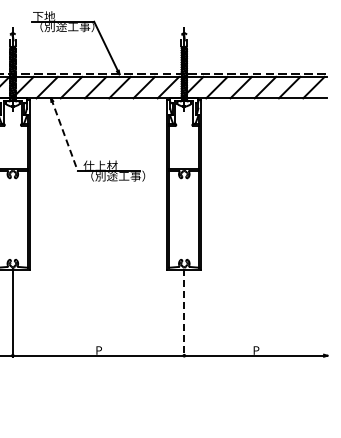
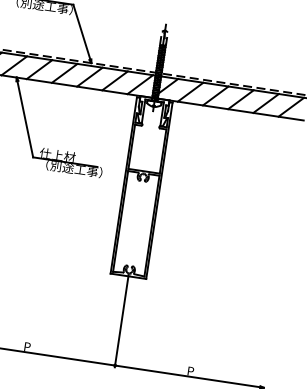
line: (64, 134) -> (25, 117), dashed -> solid
line: (184, 313) -> (121, 321), dashed -> solid

